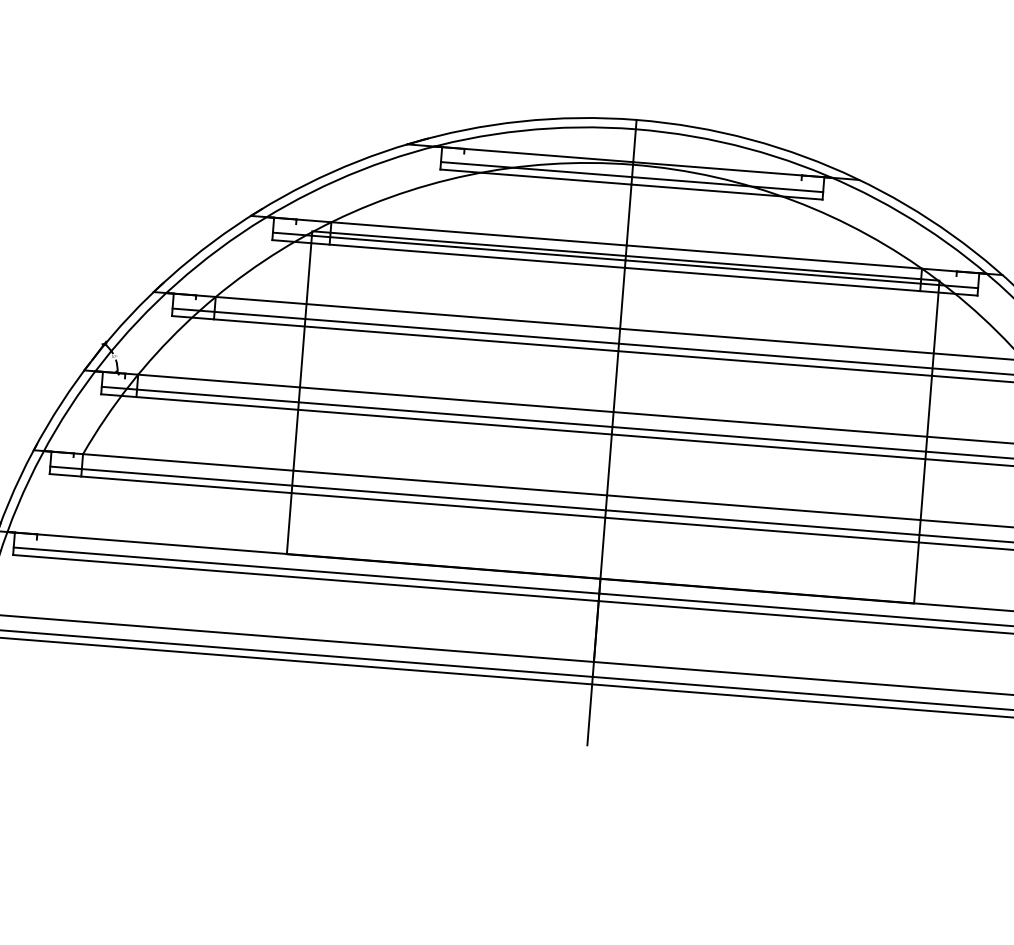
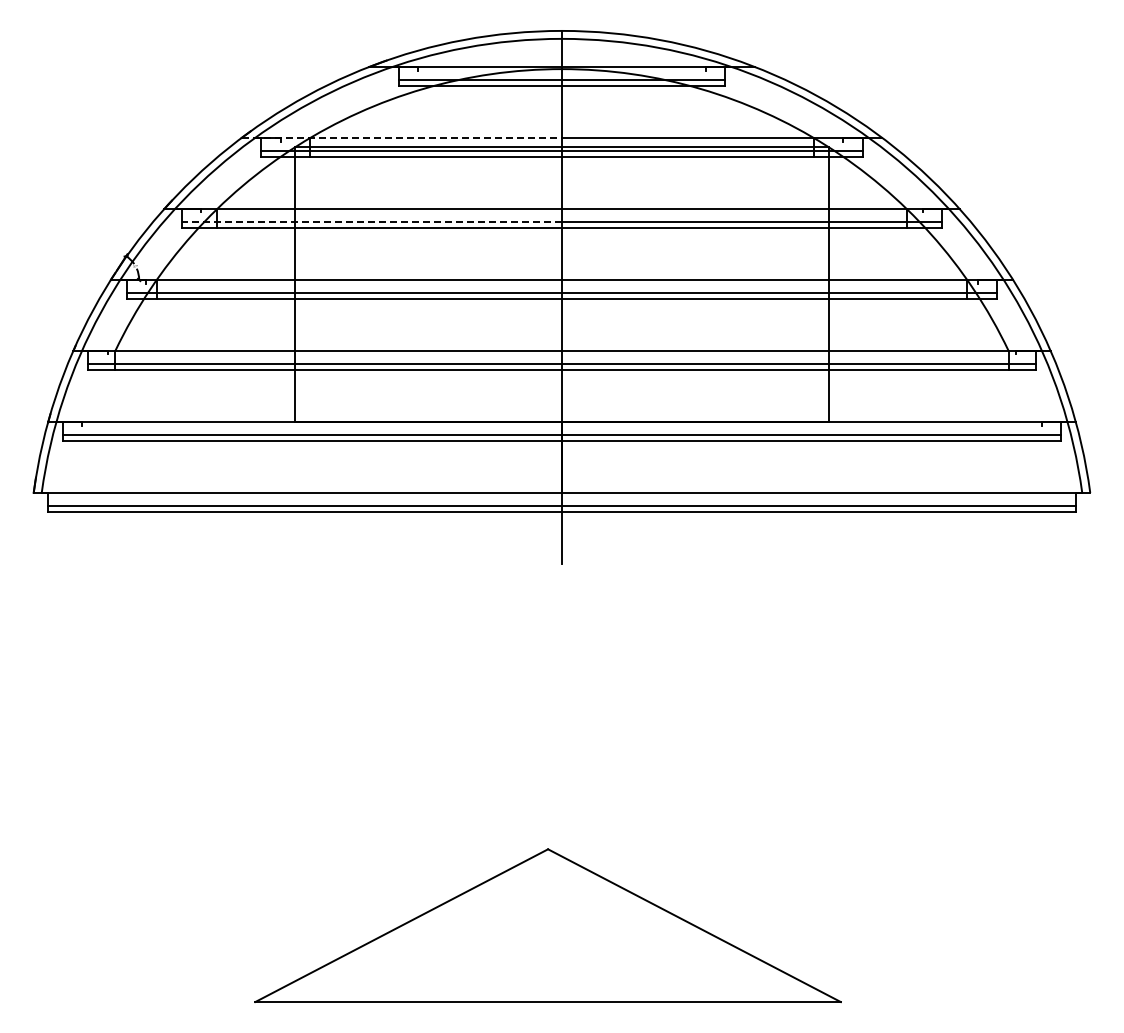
line: (439, 230) -> (402, 137), solid -> dashed
line: (395, 325) -> (371, 221), solid -> dashed

